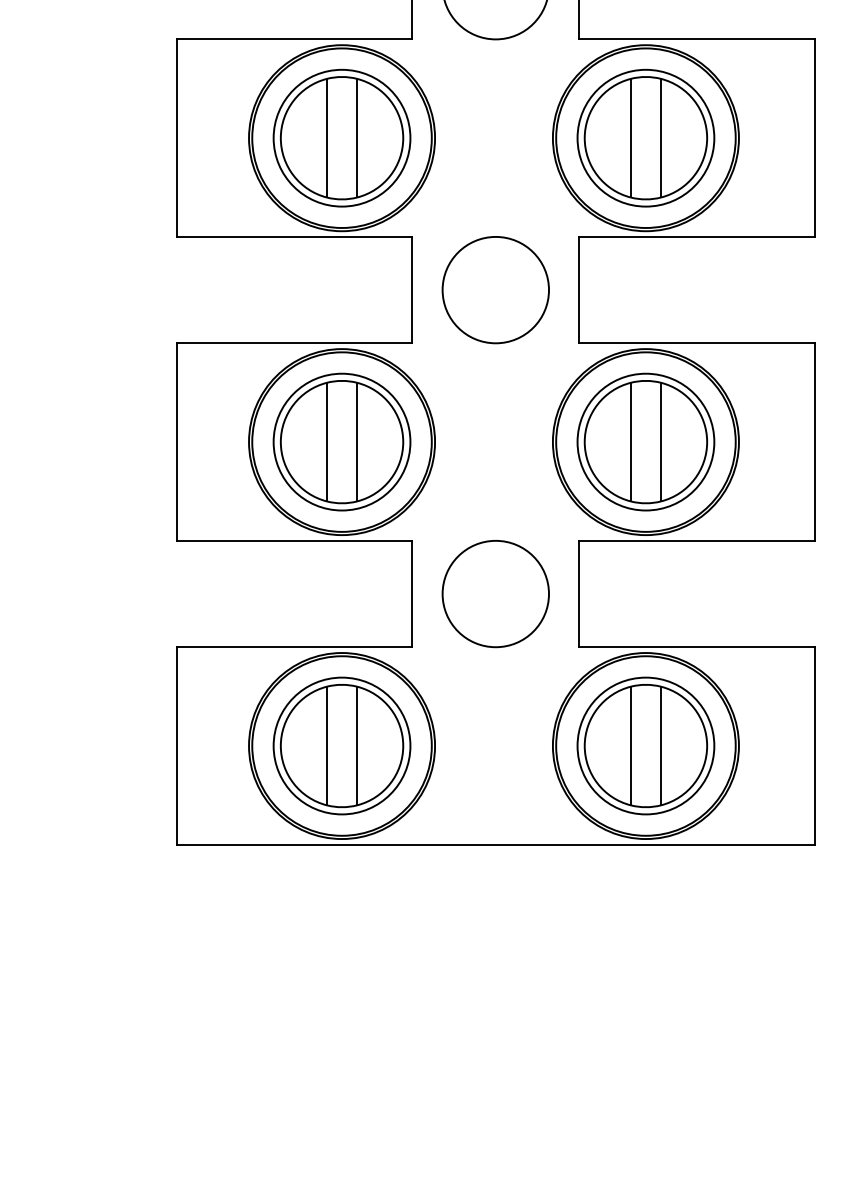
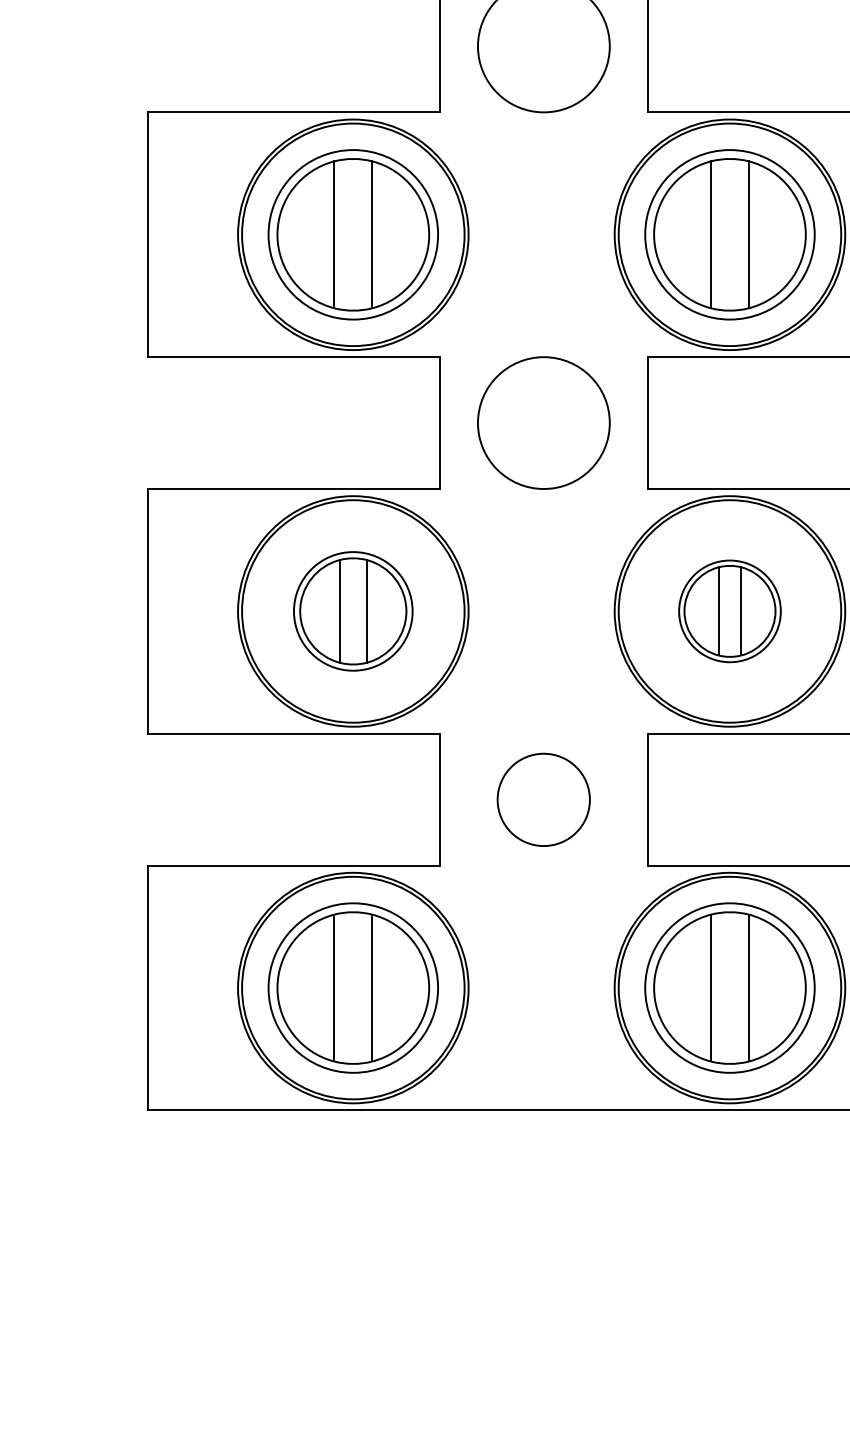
part: (341, 441) -> (352, 610), size x0.7
part: (645, 441) -> (729, 610), size x0.6
circle: (495, 594) -> (543, 800), size x0.7

